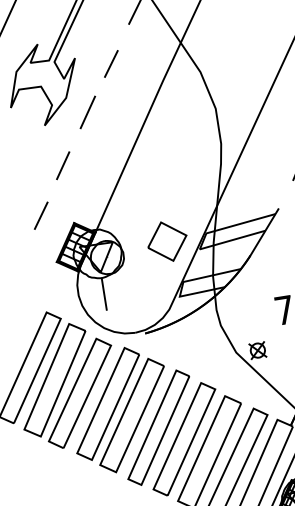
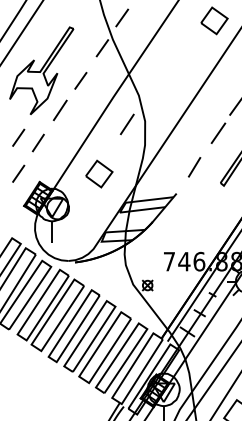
line: (188, 117) -> (126, 124), added
line: (32, 162) -> (18, 137), added
part: (167, 240) -> (99, 173), moved

